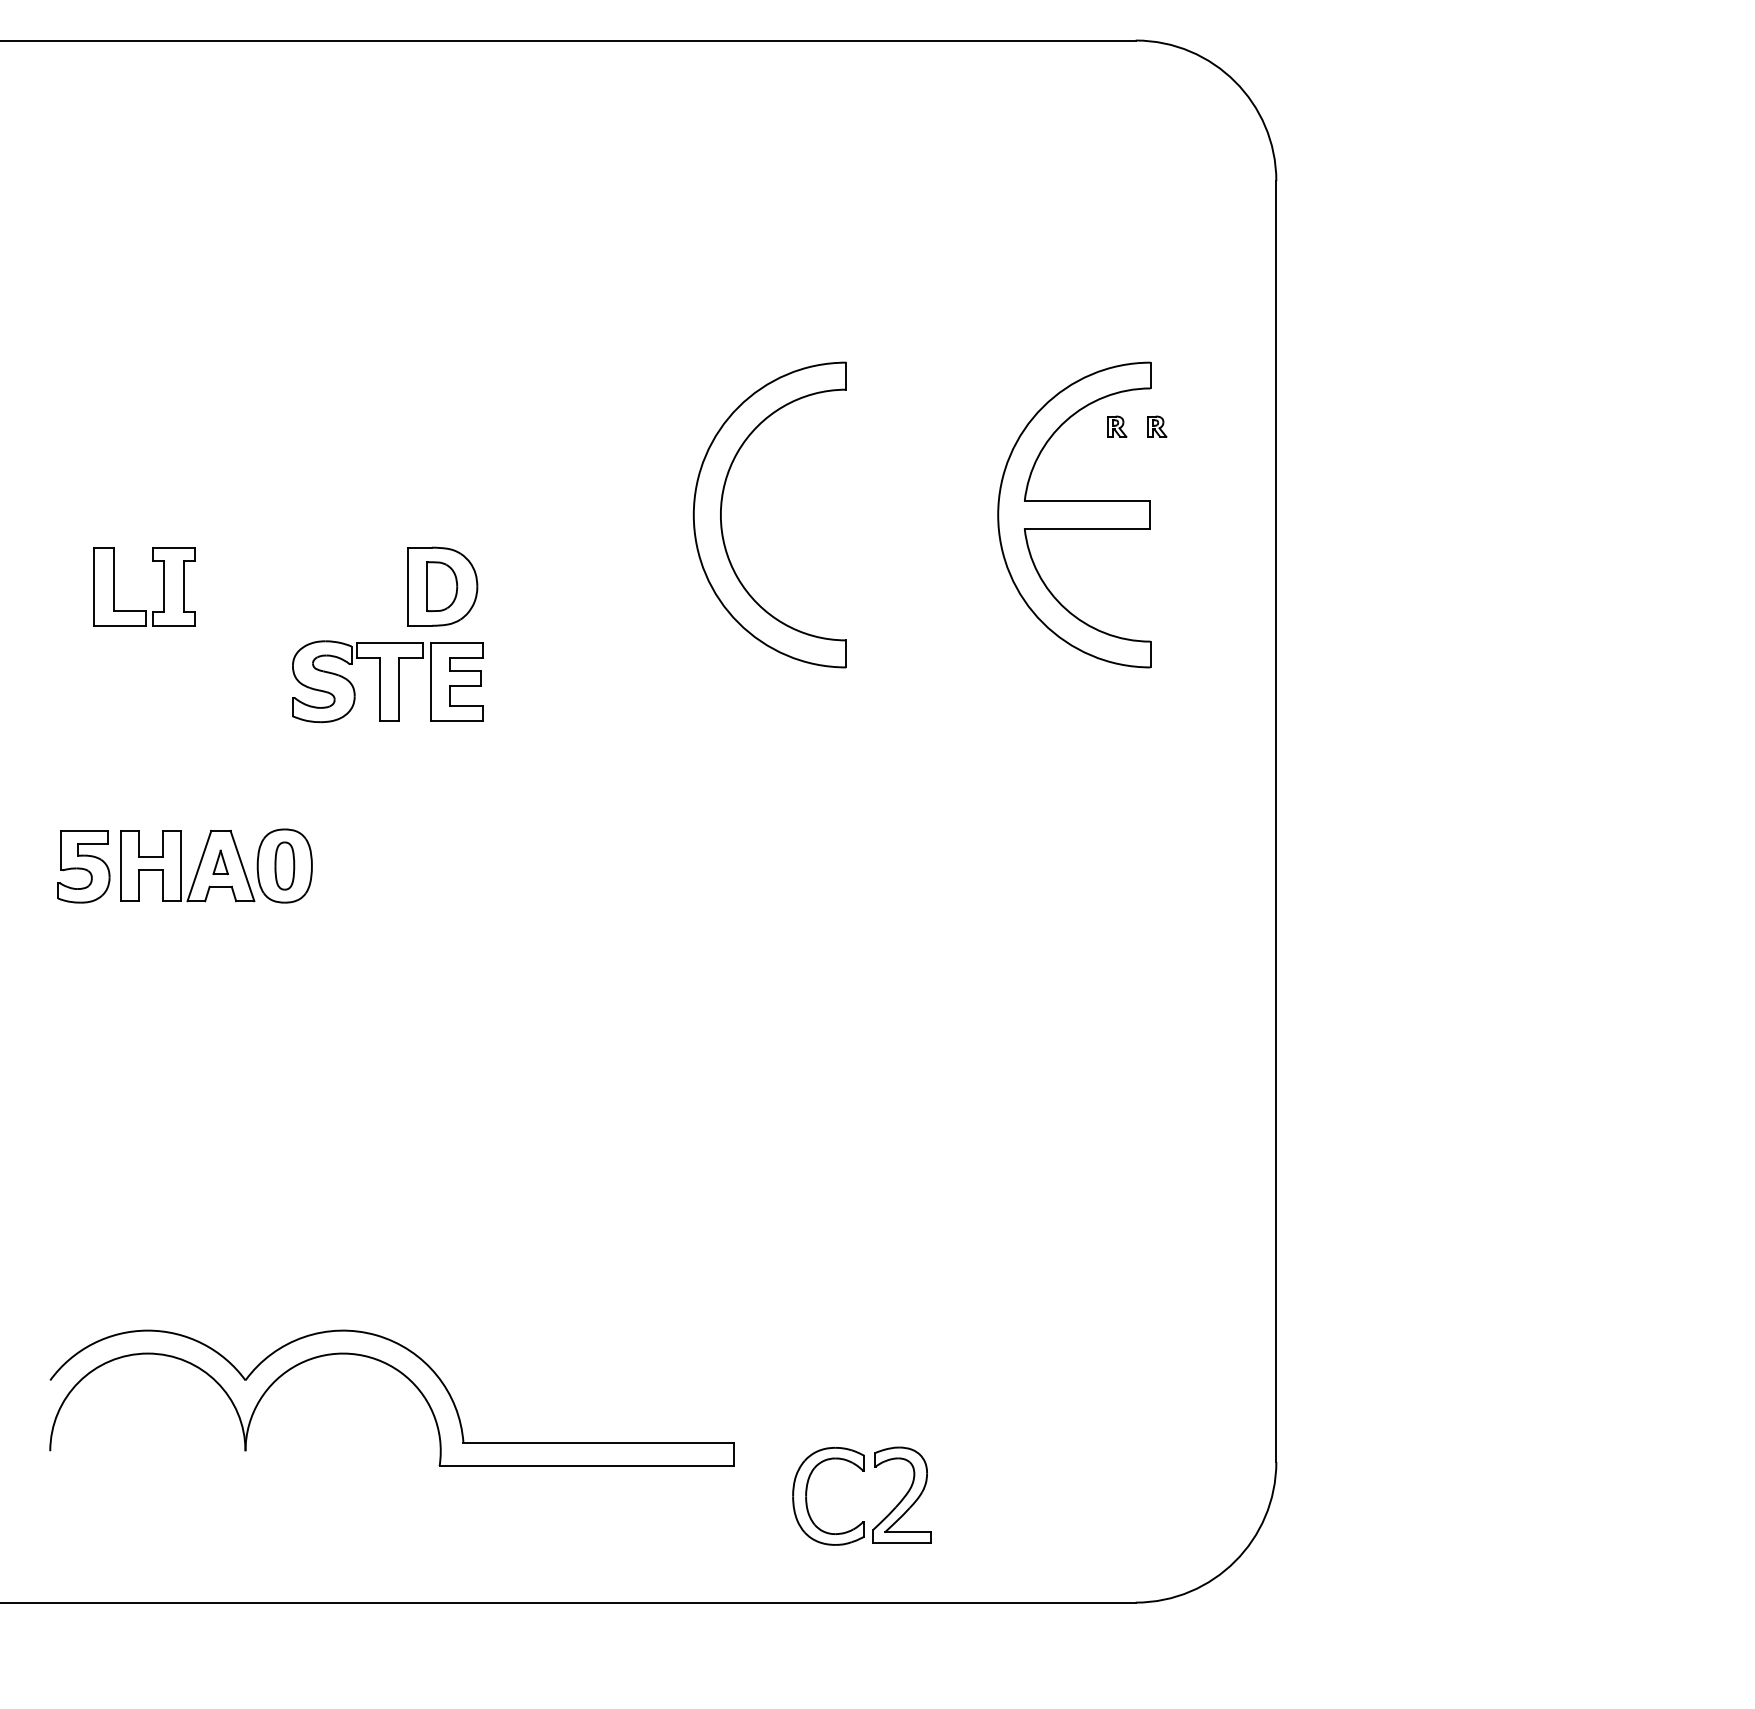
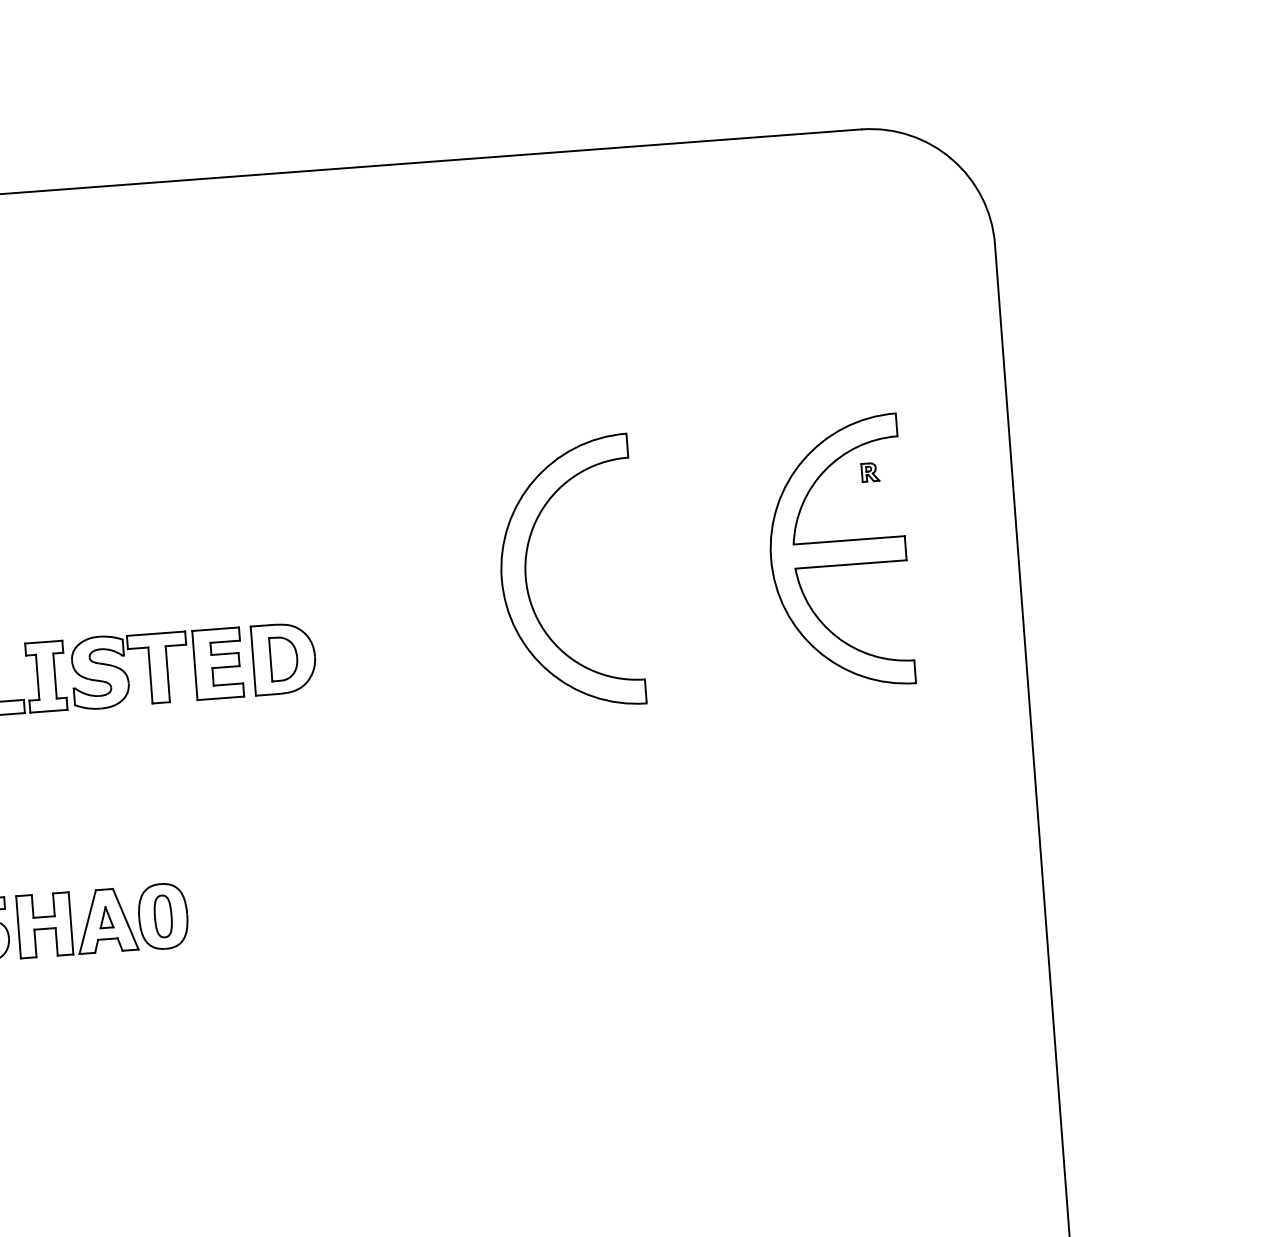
part: (1157, 426) -> (906, 469), removed
part: (387, 681) -> (156, 668), moved

